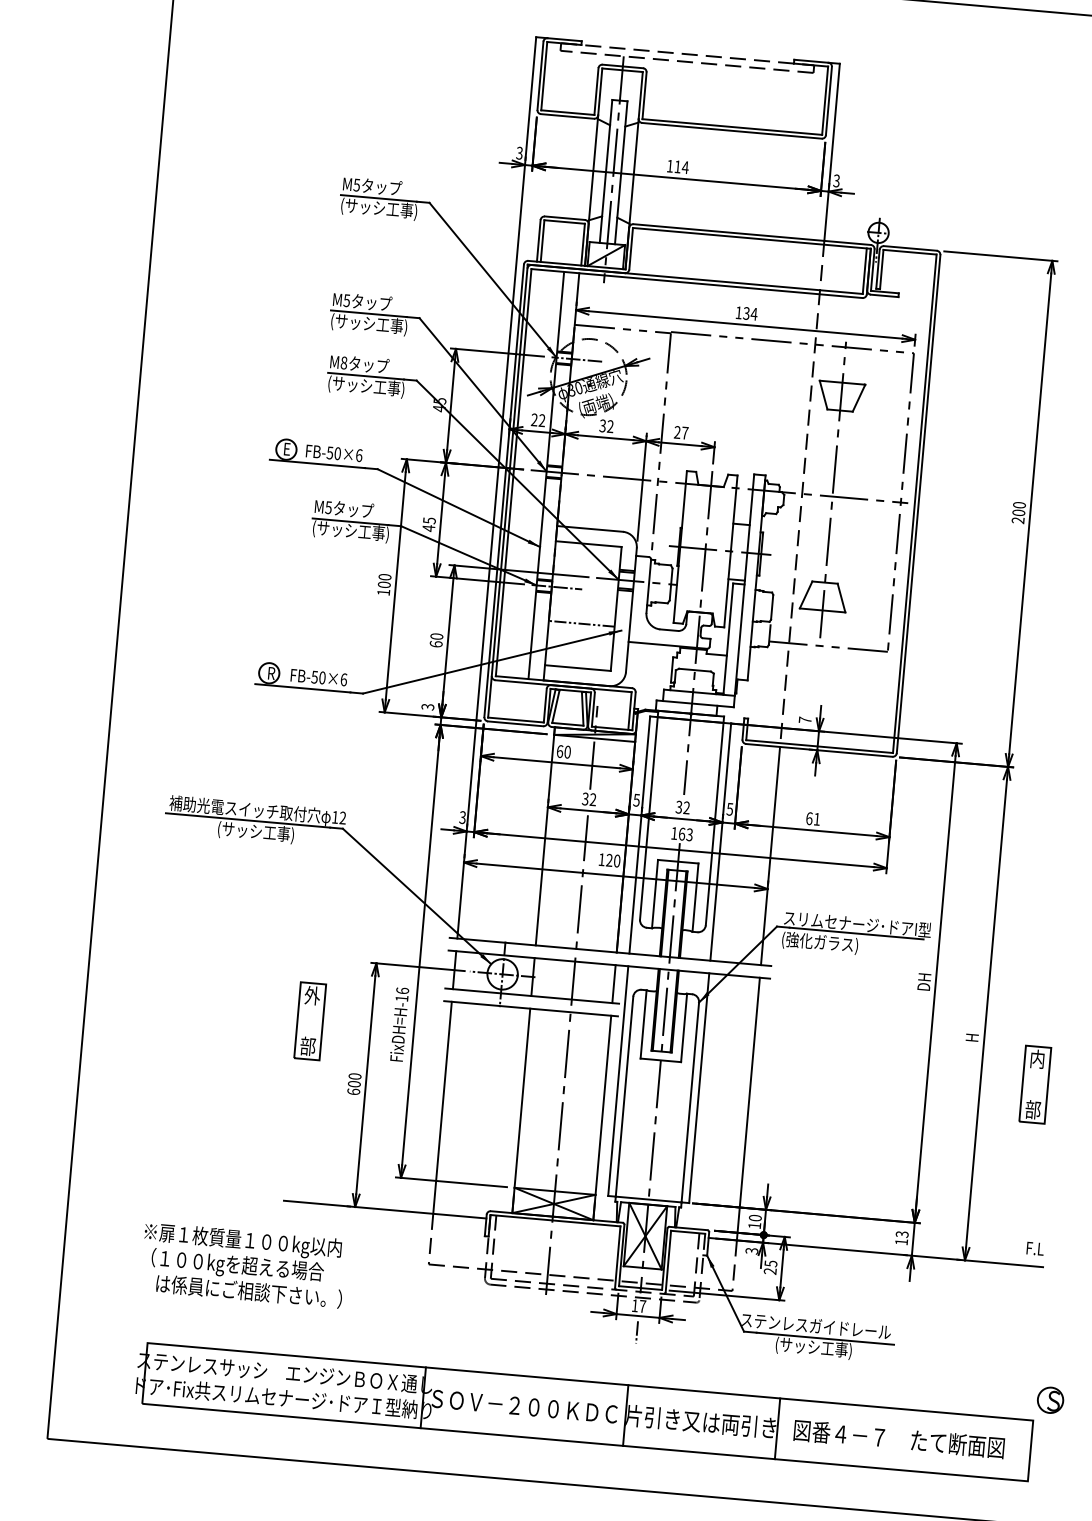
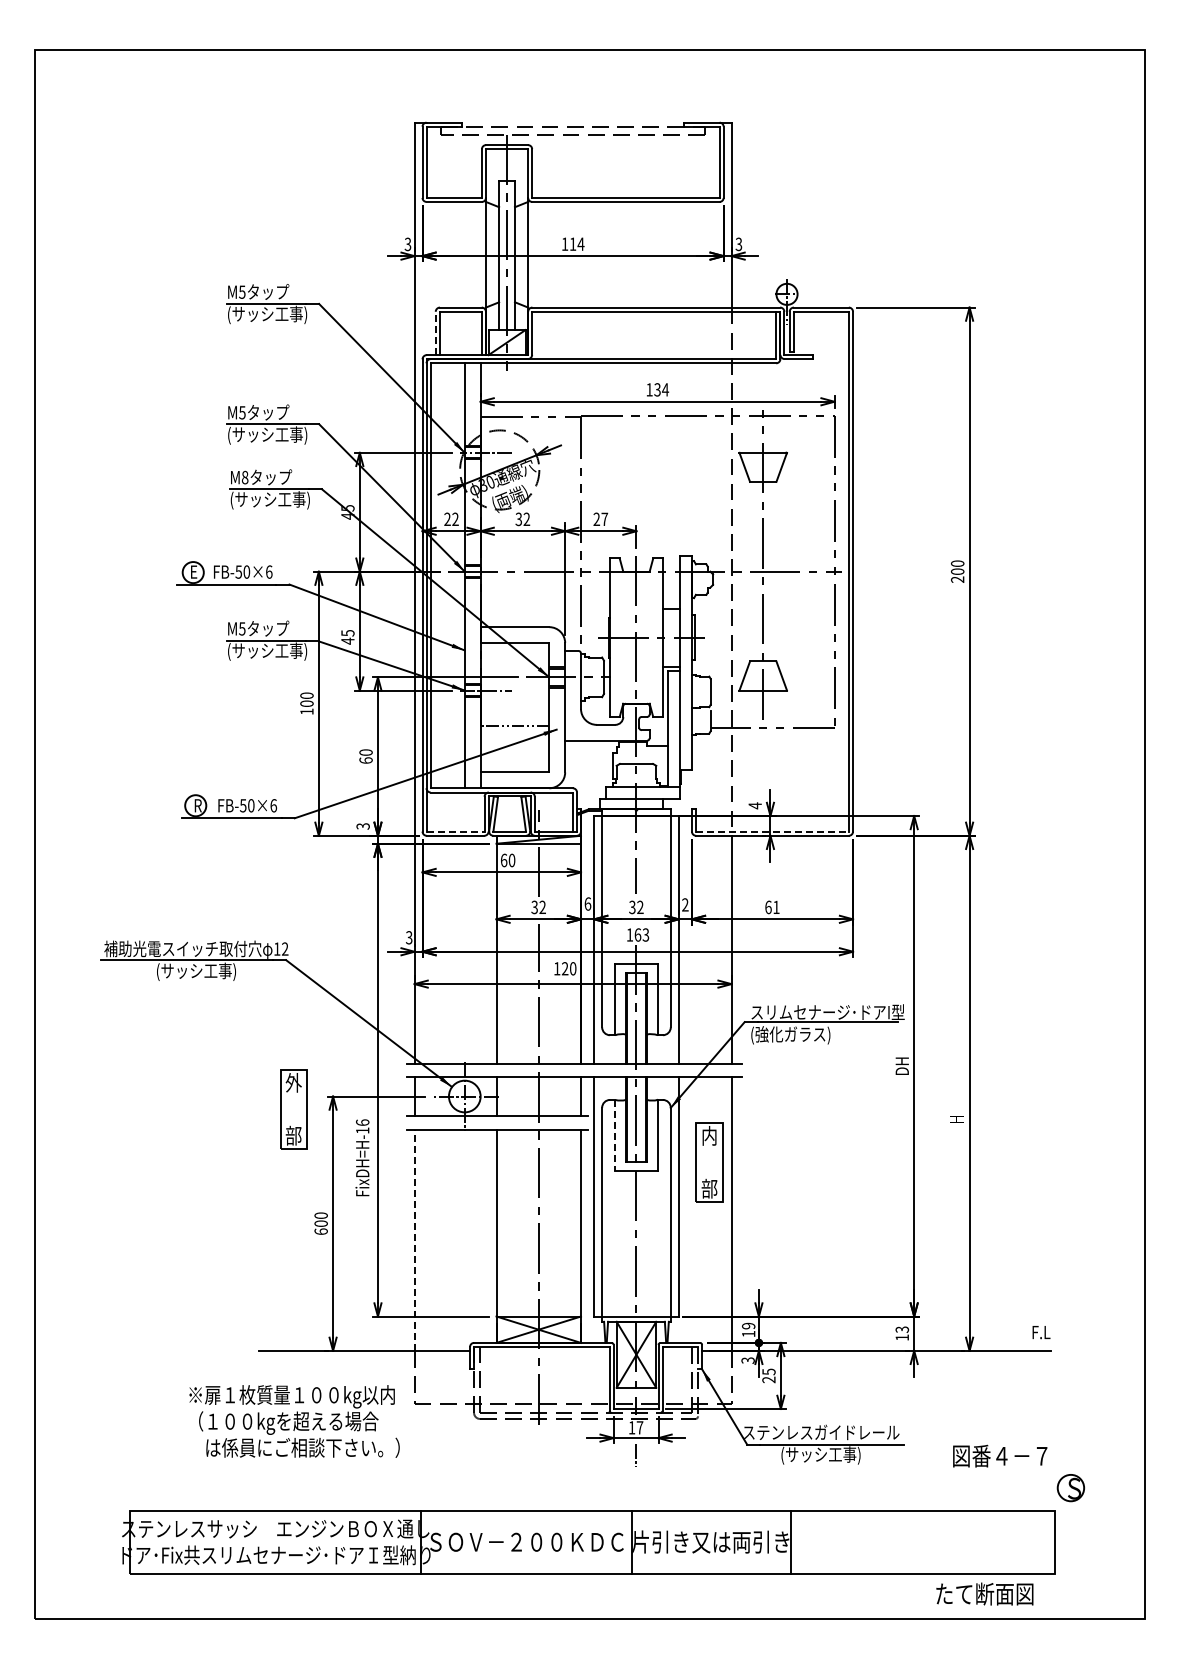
line: (538, 240) -> (435, 333), solid -> dashed
line: (516, 719) -> (456, 831), solid -> dashed
text: (804, 719) -> (754, 805), 7 -> 4
line: (819, 746) -> (772, 831), solid -> dashed
text: (636, 799) -> (587, 903), 5 -> 6
text: (730, 808) -> (685, 904), 5 -> 2
part: (310, 1021) -> (293, 1109), moved
line: (643, 1024) -> (615, 1135), solid -> dashed
part: (1035, 1084) -> (709, 1162), moved
line: (442, 1108) -> (414, 1240), solid -> dashed
text: (755, 1217) -> (748, 1325), 10 -> 19
text: (243, 1265) -> (294, 1421), moved
text: (839, 1433) -> (1000, 1455), moved
text: (957, 1443) -> (984, 1593), moved

